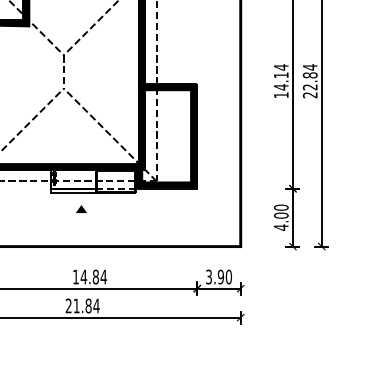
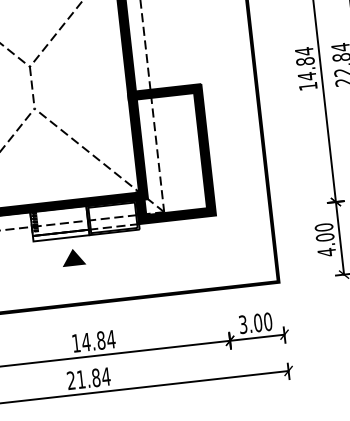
text: (280, 75) -> (304, 61), 14.14 -> 14.84
part: (81, 208) -> (73, 256), size x1.67
text: (220, 277) -> (257, 323), 3.90 -> 3.00

